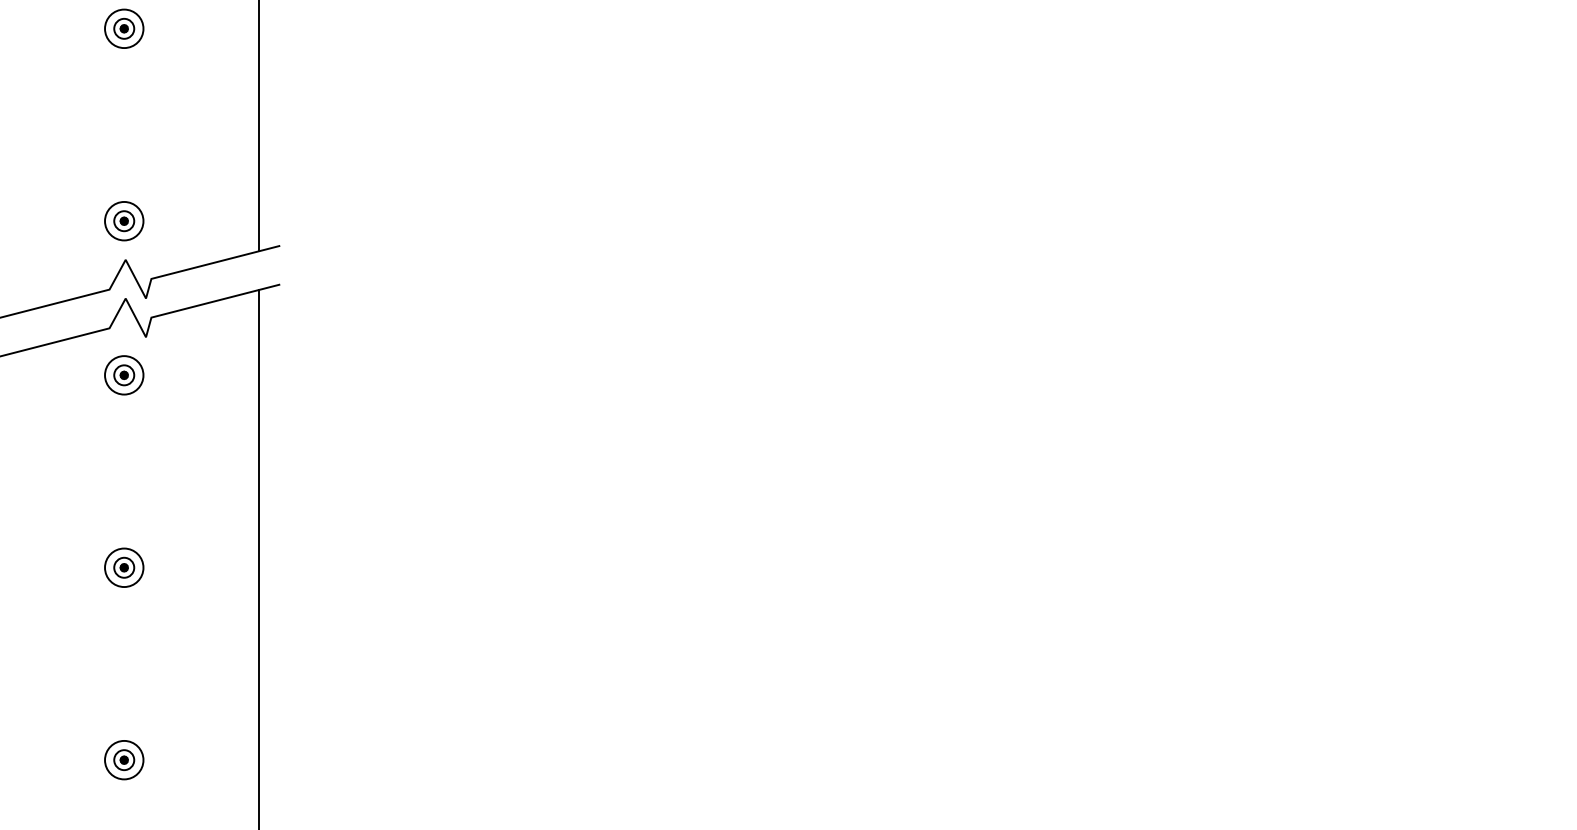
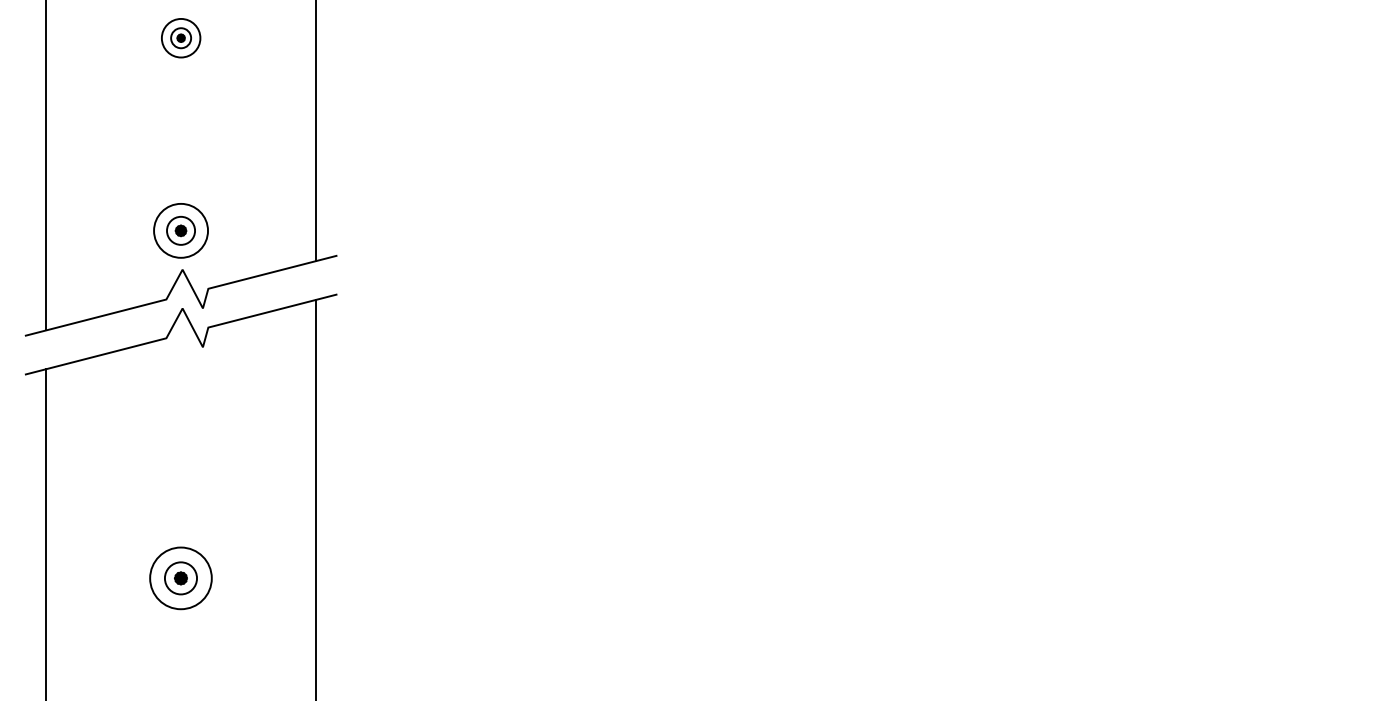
part: (124, 221) -> (181, 231), size x1.4
part: (124, 375) -> (181, 385), removed
part: (124, 567) -> (181, 577), size x1.6

